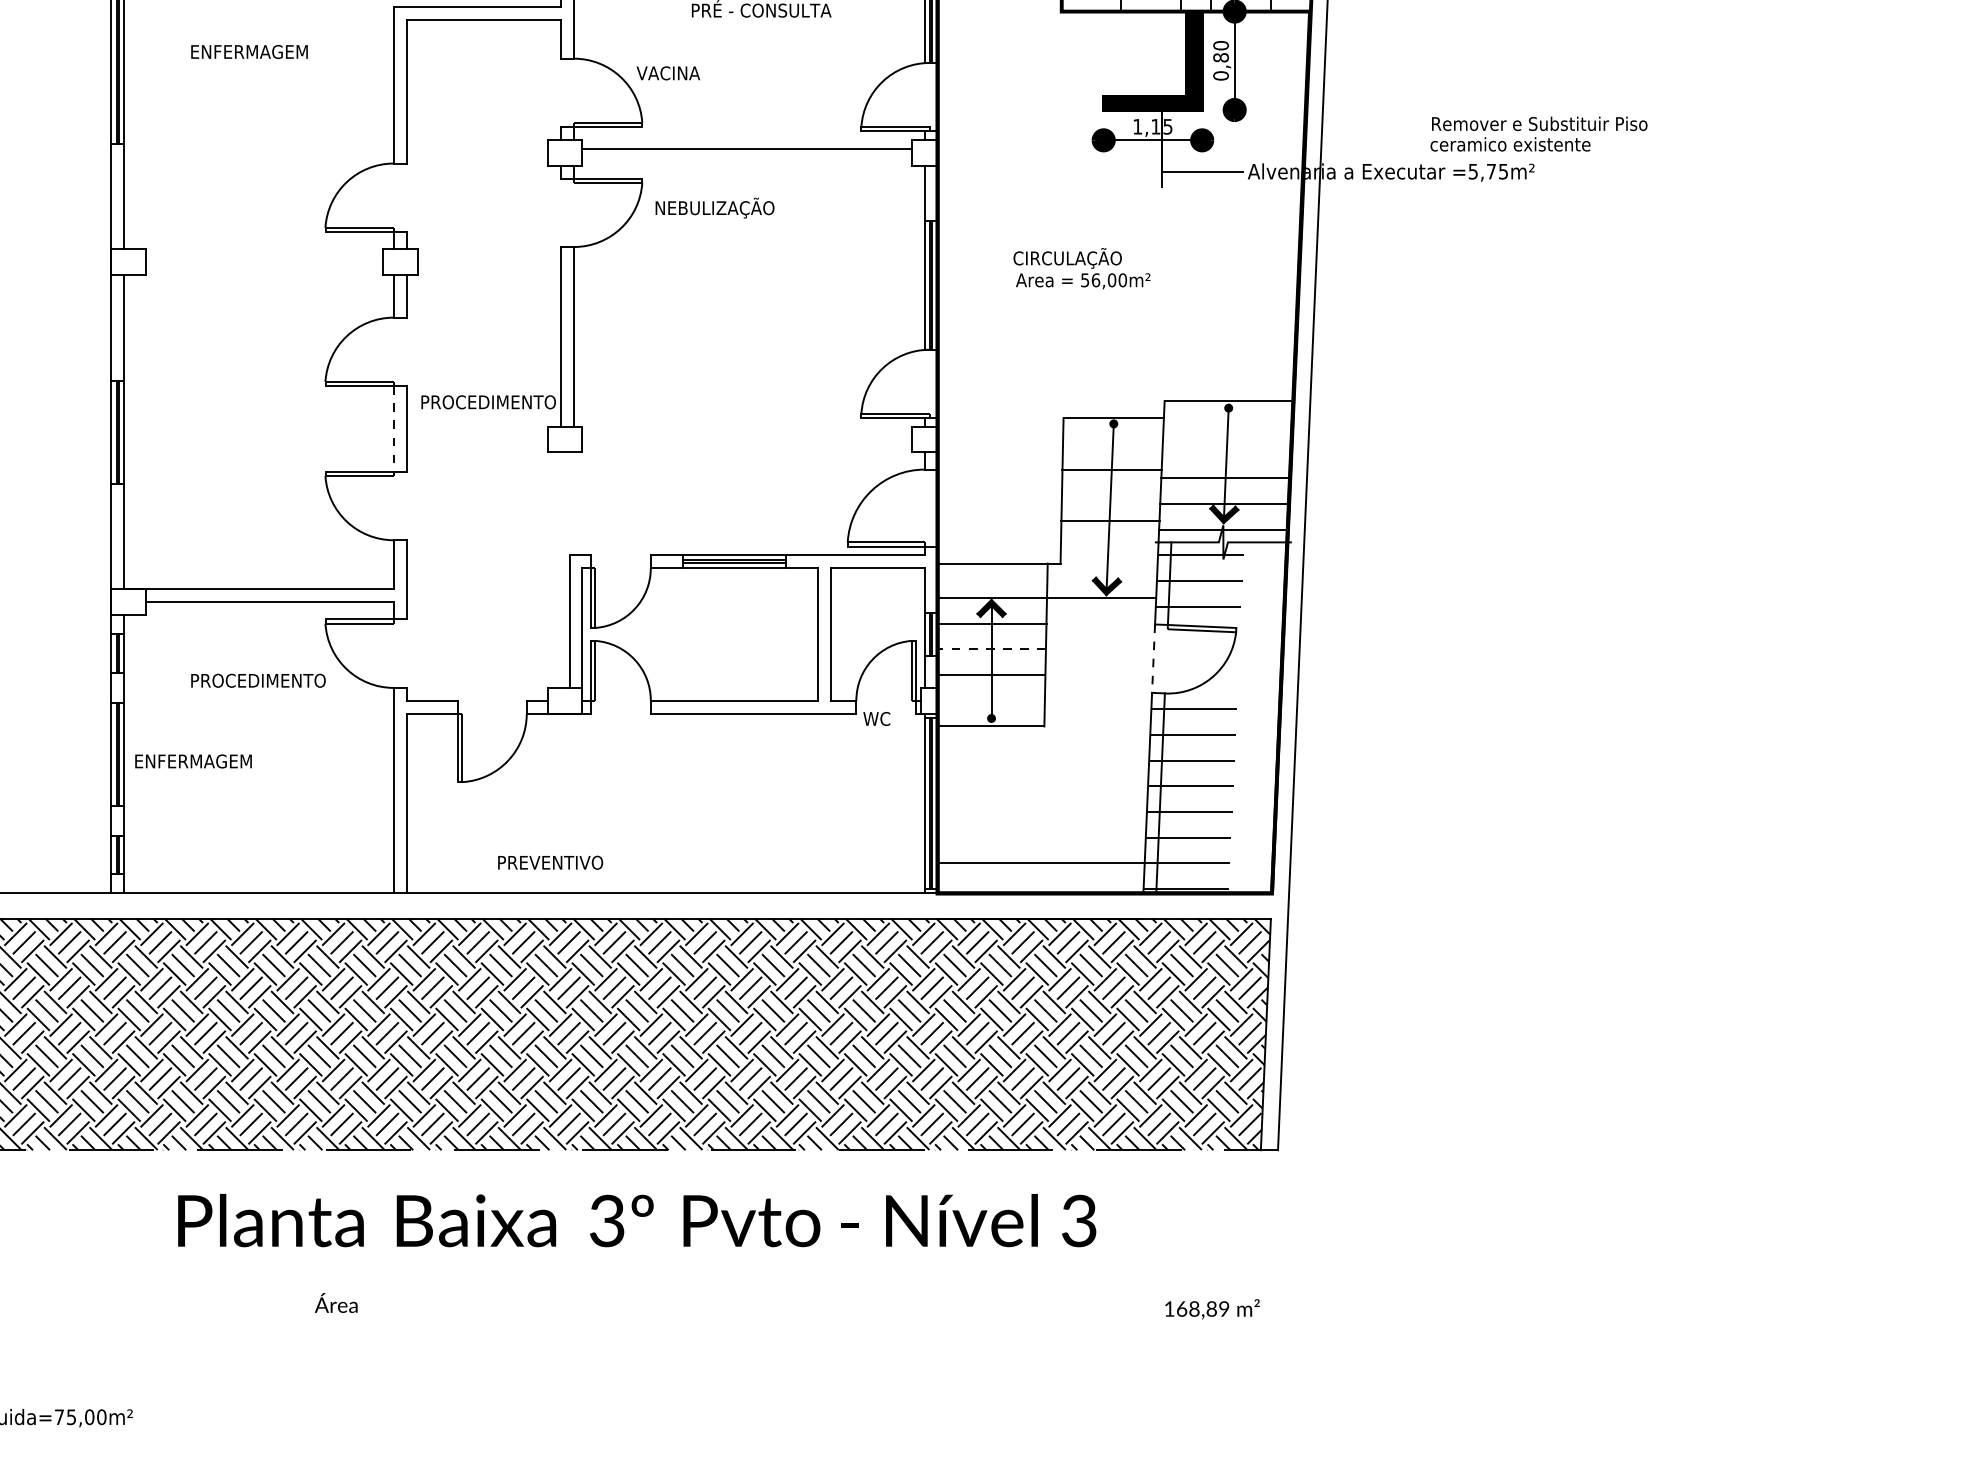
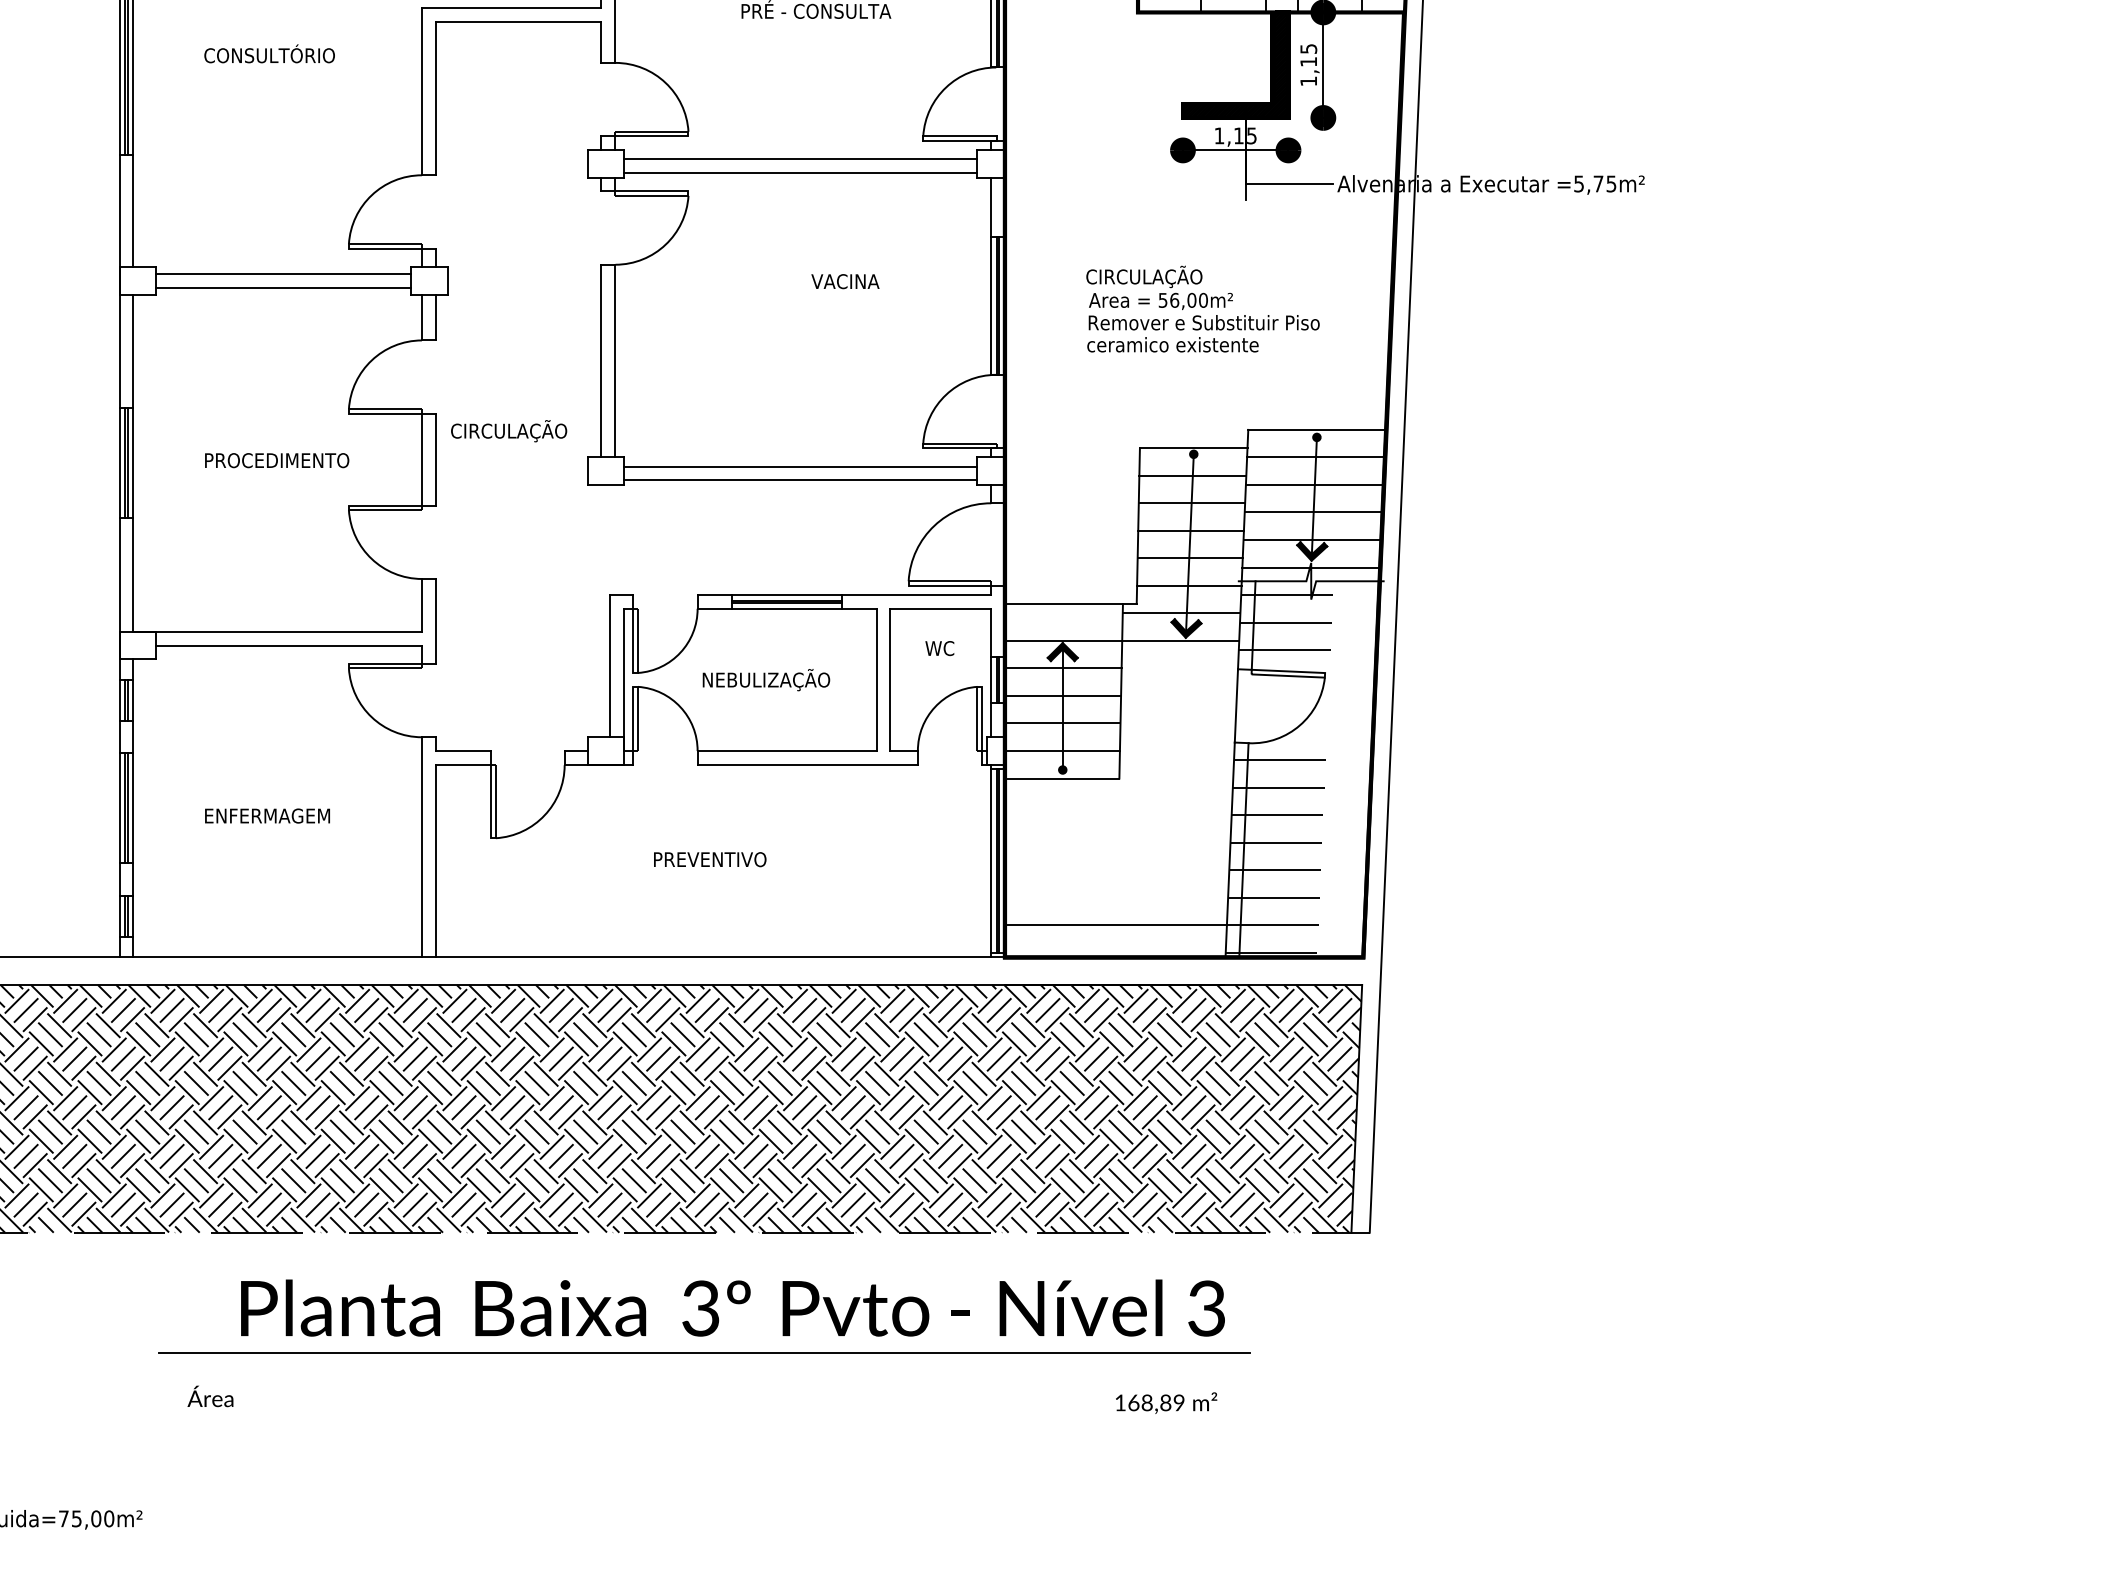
text: (251, 49) -> (269, 53), ENFERMAGEM -> CONSULTÓRIO
text: (1220, 60) -> (1308, 64), 0,80 -> 1,15
text: (668, 73) -> (845, 281), moved
text: (1539, 133) -> (1203, 333), moved
line: (746, 161) -> (800, 173), added
text: (715, 208) -> (766, 680), moved
line: (264, 255) -> (283, 273), added
line: (264, 268) -> (283, 287), added
text: (488, 402) -> (523, 431), PROCEDIMENTO -> CIRCULAÇÃO
line: (1227, 426) -> (1315, 457), added
line: (394, 428) -> (422, 459), dashed -> solid
line: (746, 435) -> (800, 466), added
line: (1112, 443) -> (1192, 475), added
line: (746, 448) -> (800, 480), added
line: (1226, 452) -> (1314, 484), added
line: (1110, 494) -> (1190, 530), added
line: (1109, 546) -> (1189, 585), added
line: (1102, 572) -> (1181, 613), added
line: (991, 648) -> (1062, 695), dashed -> solid
line: (1153, 658) -> (1236, 705), dashed -> solid
text: (258, 680) -> (277, 460), moved
line: (990, 701) -> (1061, 751), added
text: (876, 718) -> (939, 648), moved
text: (193, 760) -> (267, 815), moved
text: (550, 862) -> (710, 859), moved
text: (636, 1220) -> (732, 1307), moved
line: (657, 1262) -> (704, 1352), added
text: (336, 1303) -> (210, 1396), moved
text: (1212, 1308) -> (1166, 1402), moved

